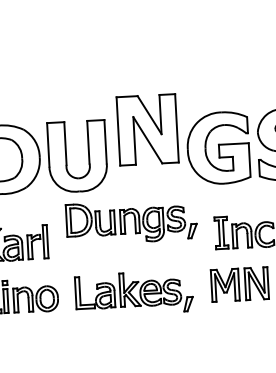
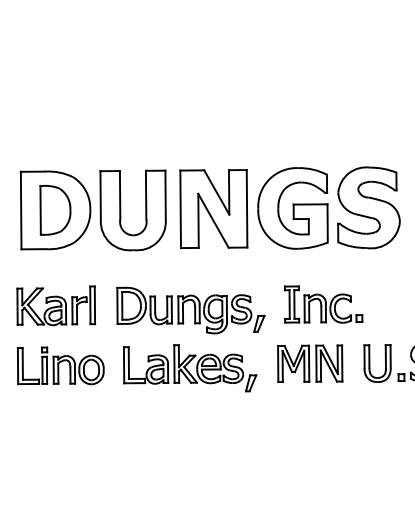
part: (147, 129) -> (213, 208), moved
part: (131, 222) -> (190, 310), moved

